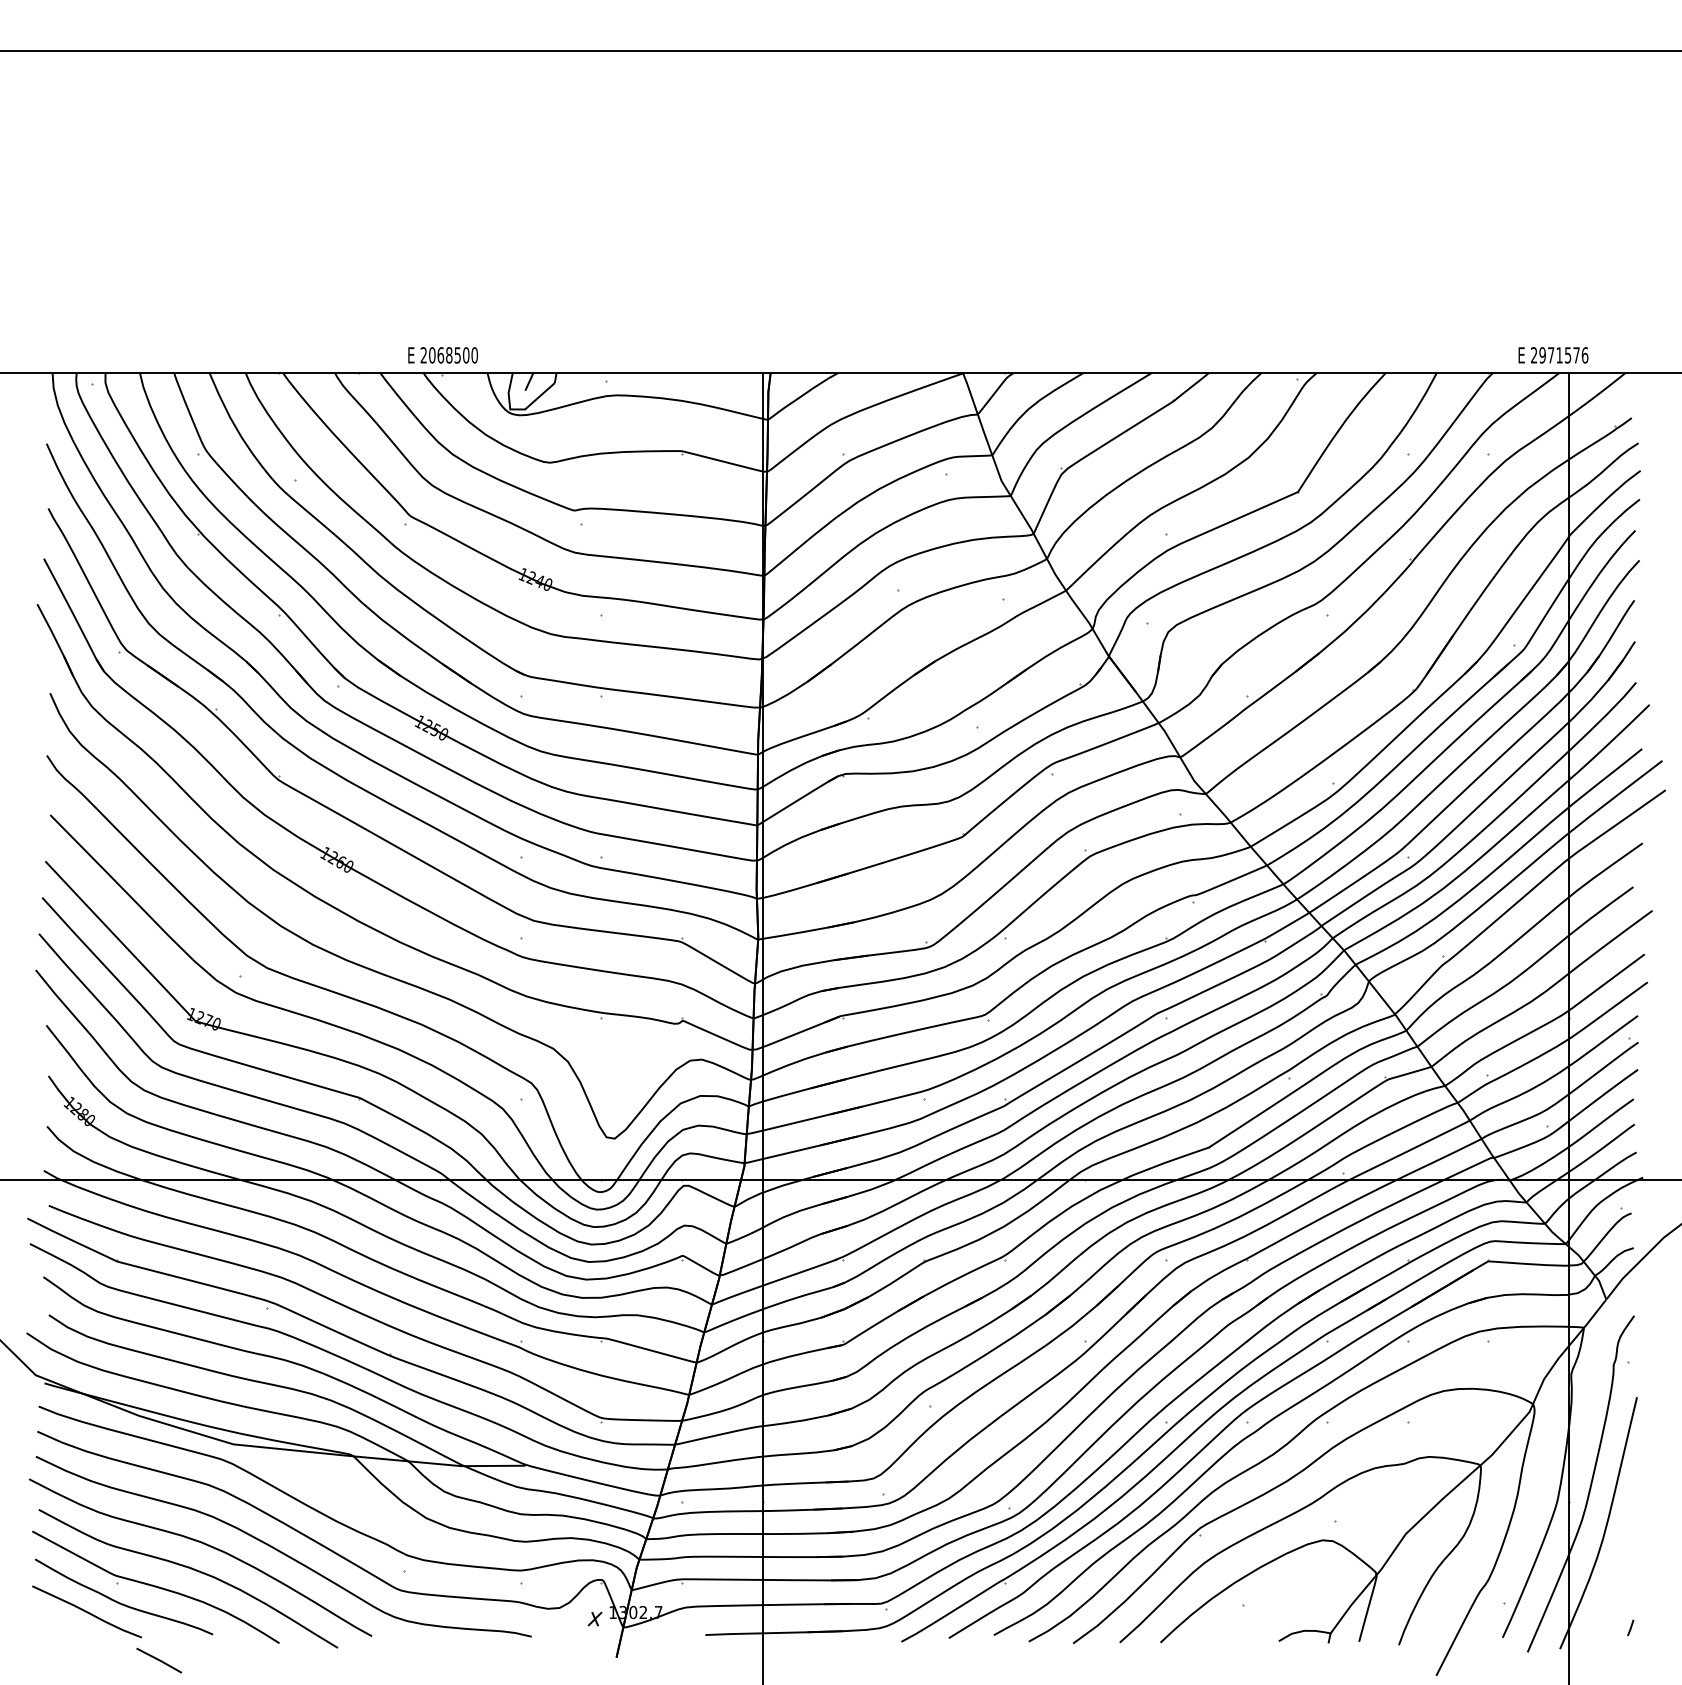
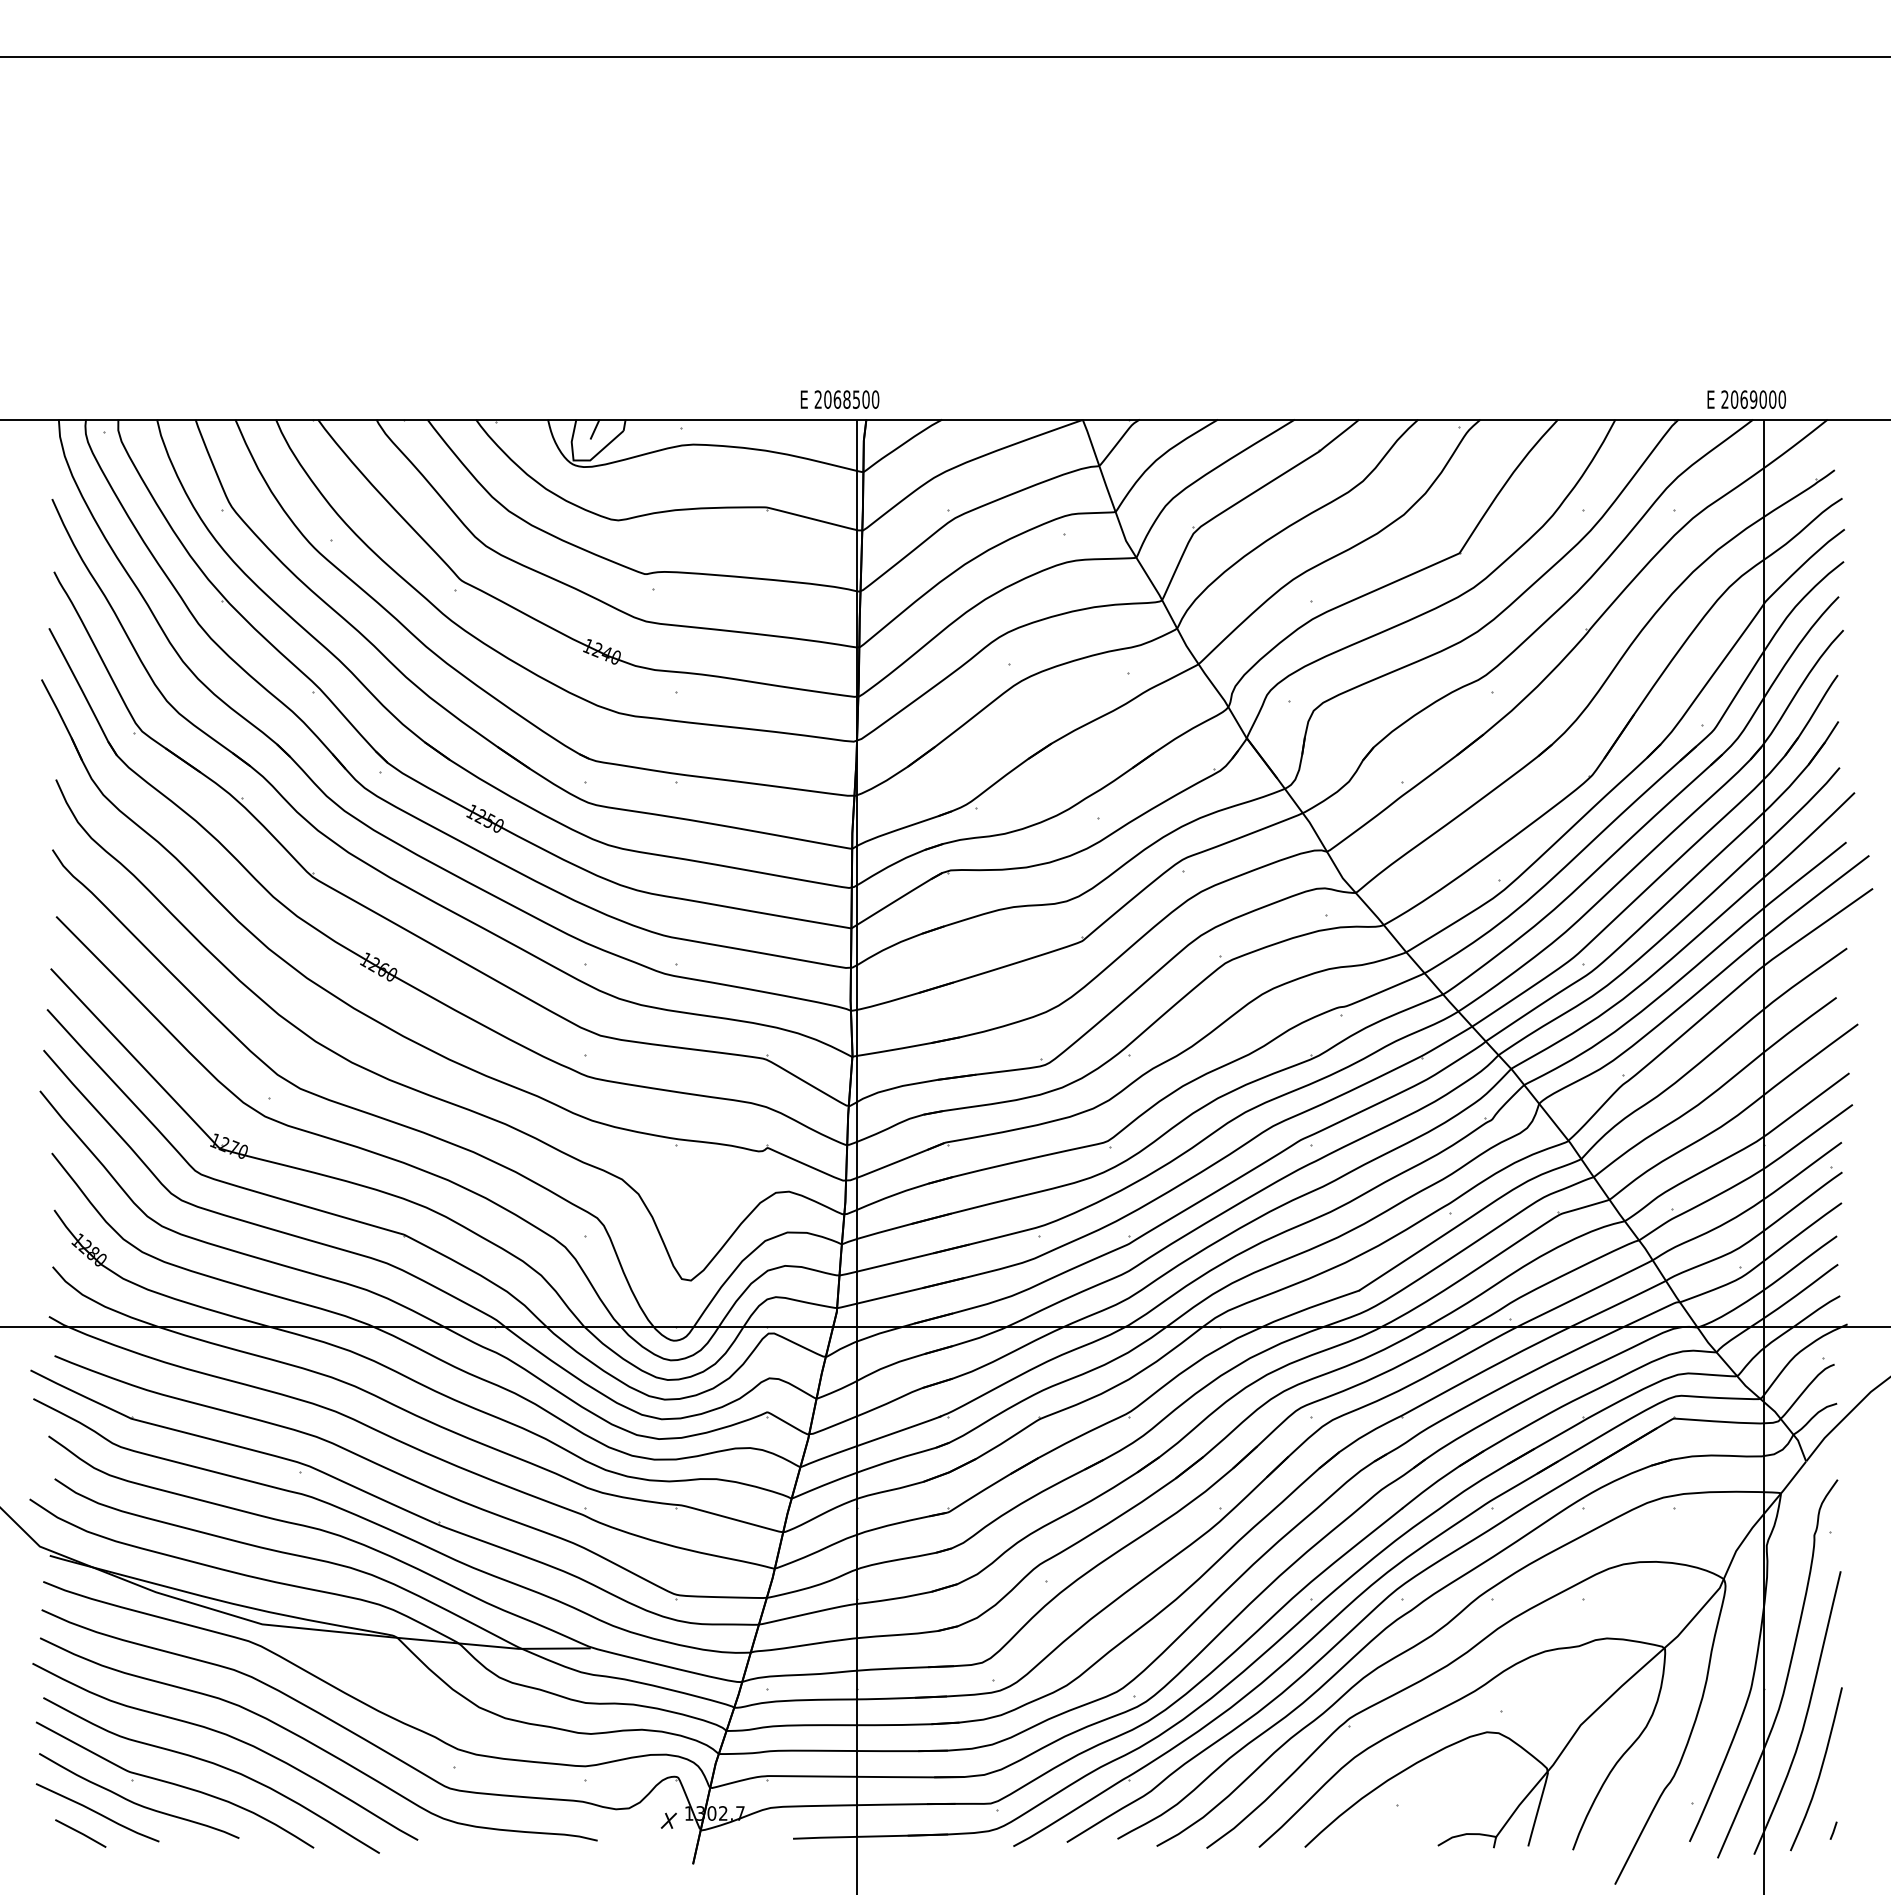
text: (442, 355) -> (839, 399), moved
text: (1563, 355) -> (1758, 399), 2971576 -> 2069000
curve: (1618, 1575) -> (1819, 1771), added
line: (158, 1660) -> (80, 1833), moved

